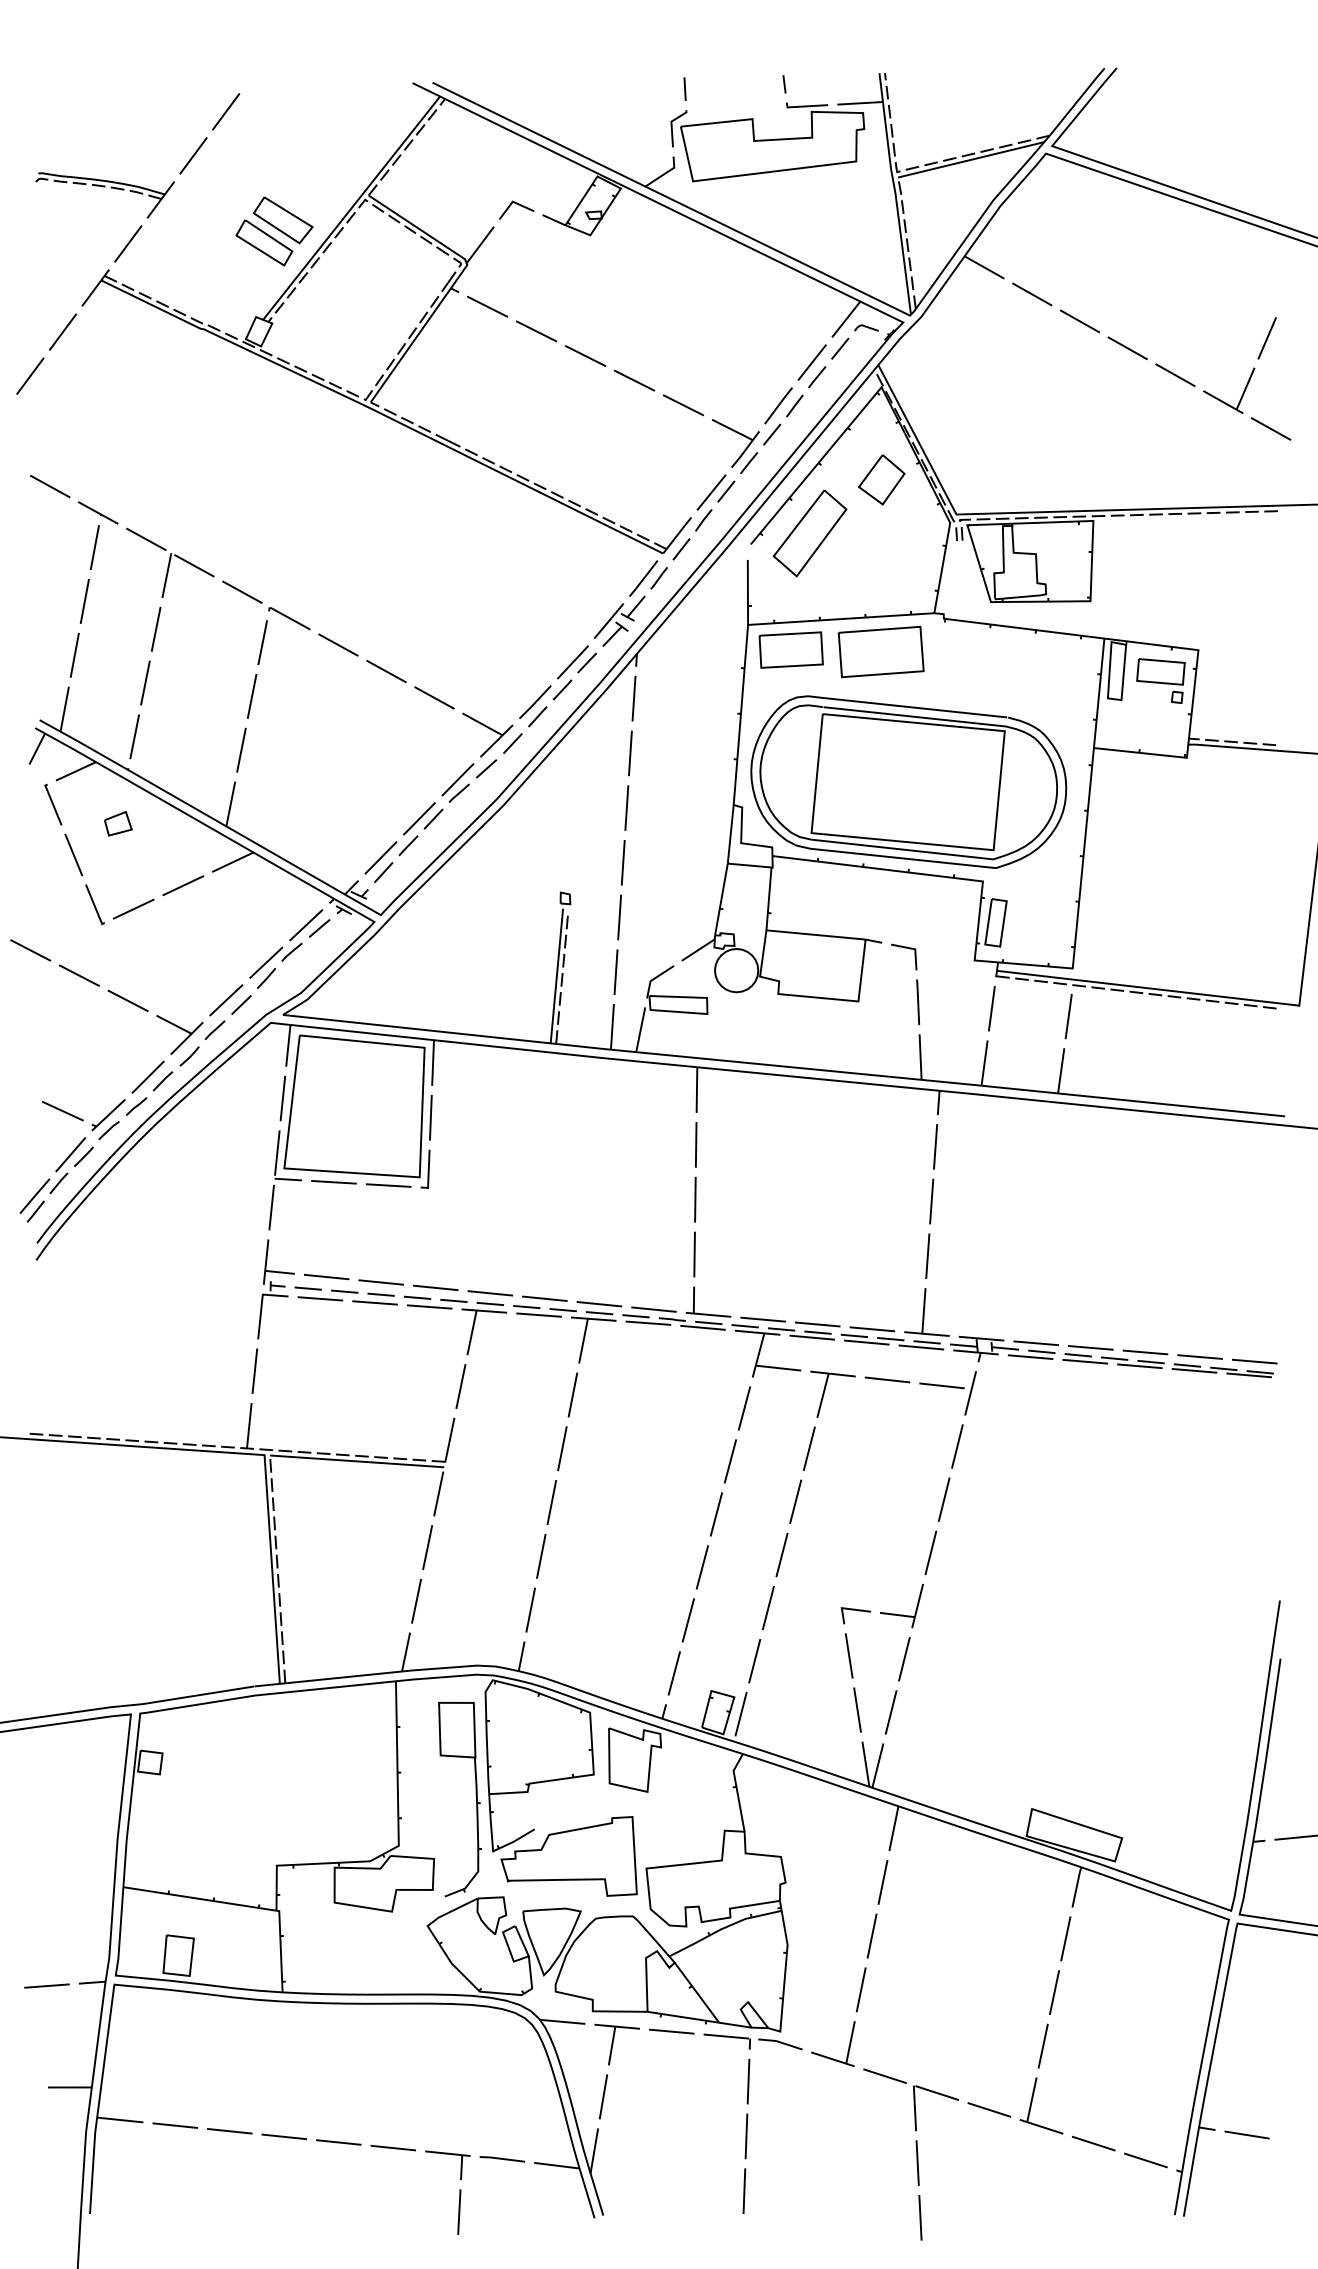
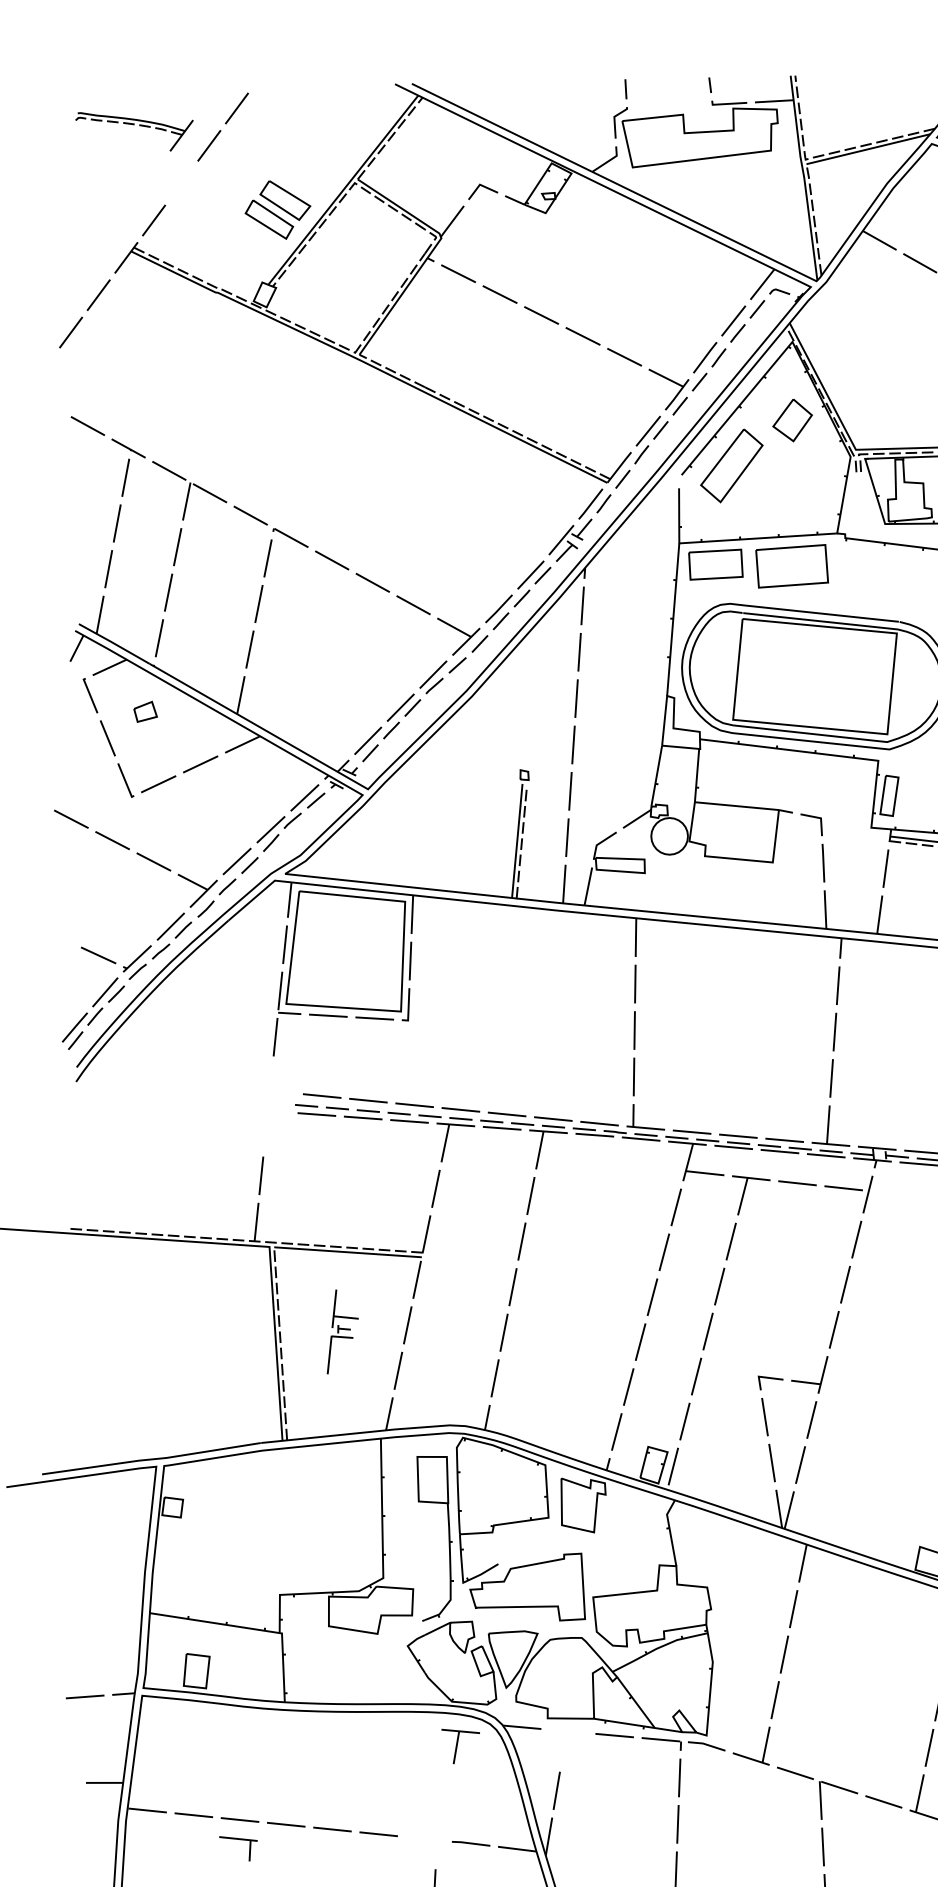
part: (104, 187) -> (133, 125), moved
part: (275, 1289) -> (342, 1332), moved
part: (616, 2044) -> (460, 1746), moved
part: (447, 2154) -> (238, 1839), moved

